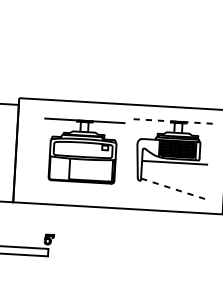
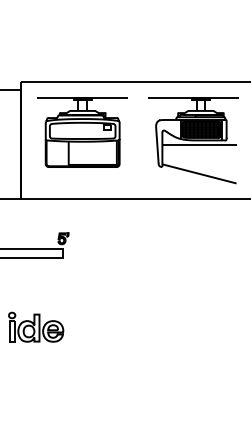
line: (172, 121) -> (193, 98), dashed -> solid
part: (82, 151) -> (82, 132), moved
line: (173, 189) -> (199, 174), dashed -> solid

